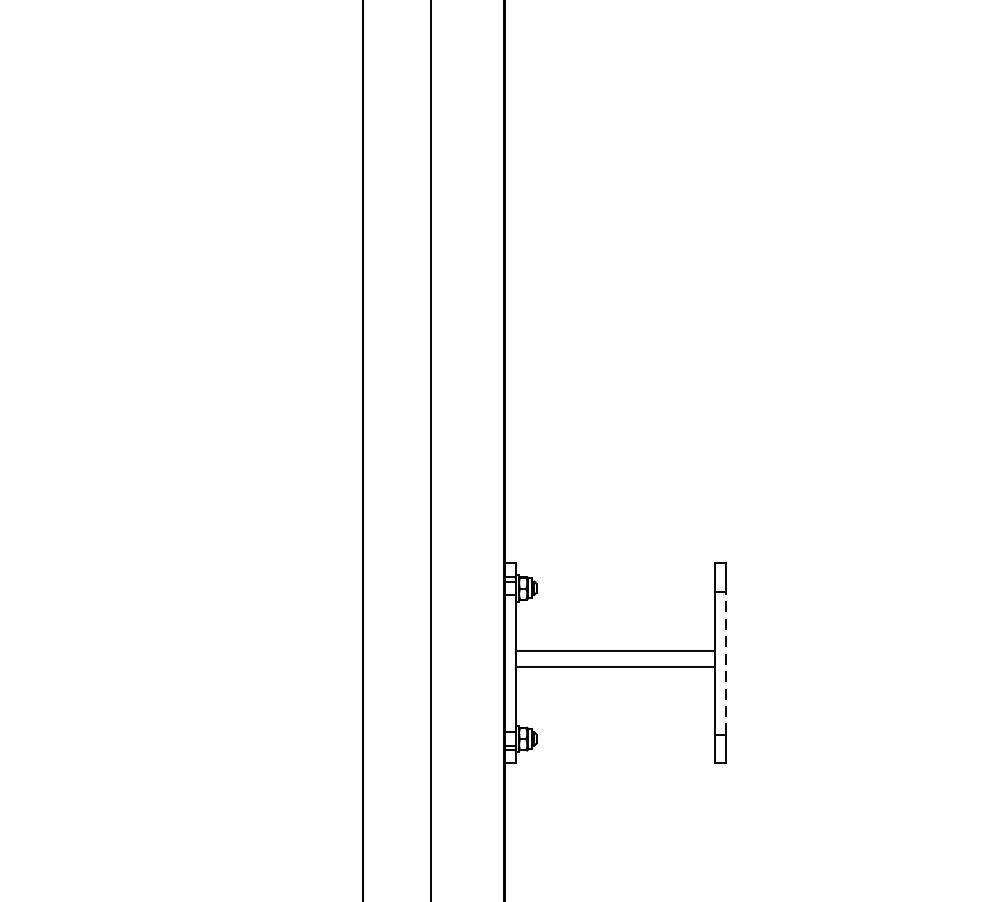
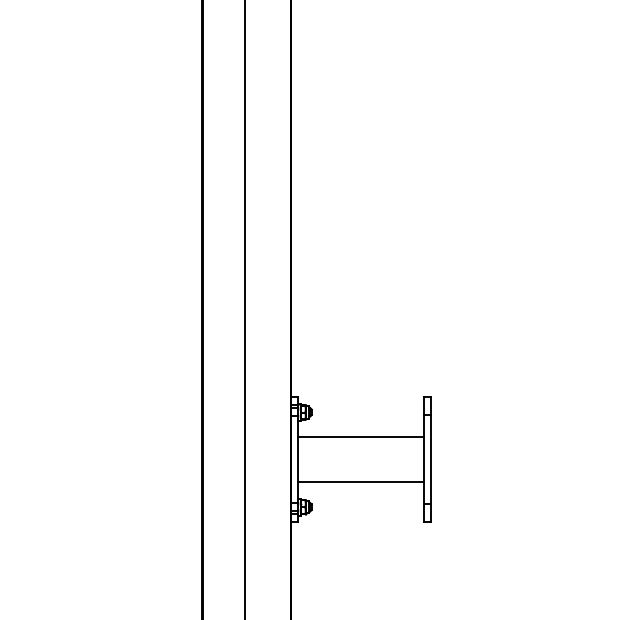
line: (615, 650) -> (361, 481), moved
line: (726, 663) -> (431, 459), dashed -> solid
line: (615, 667) -> (361, 437), moved

